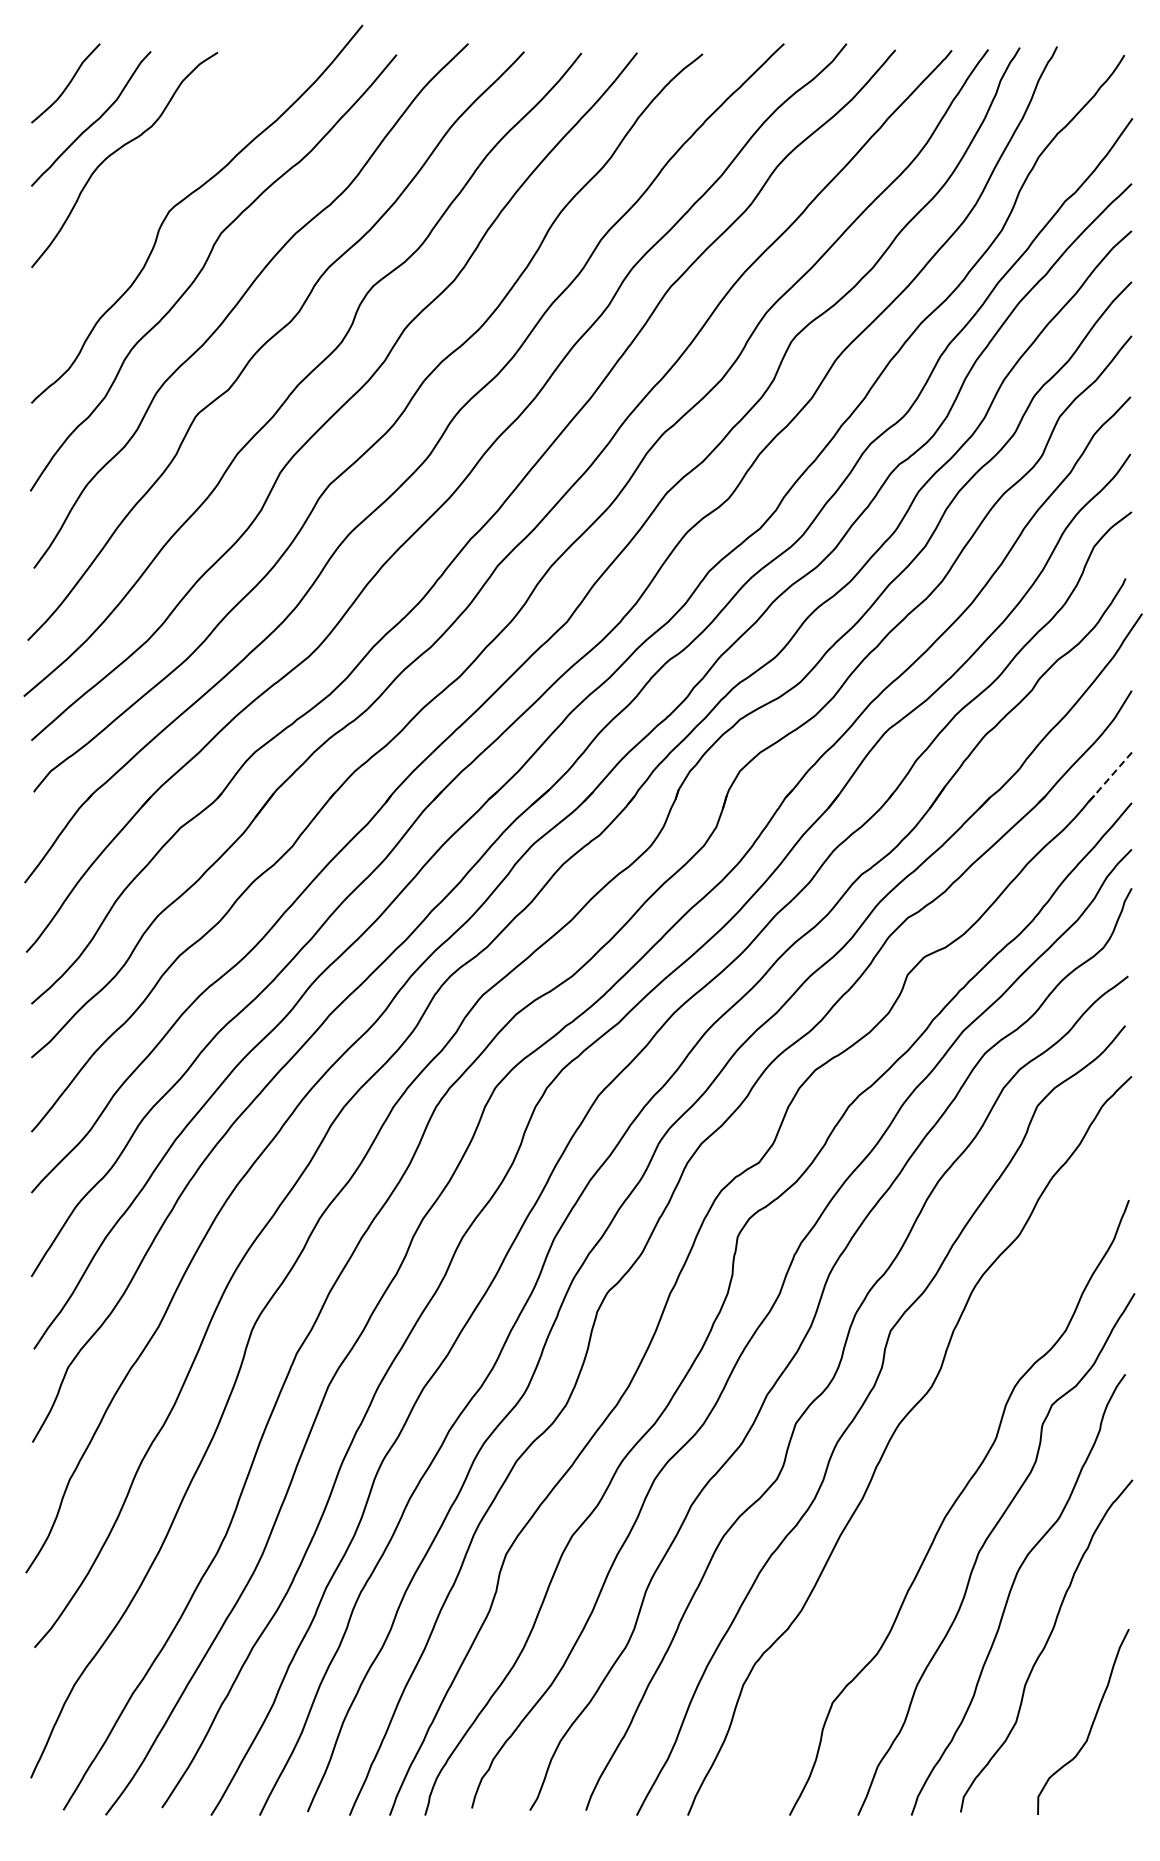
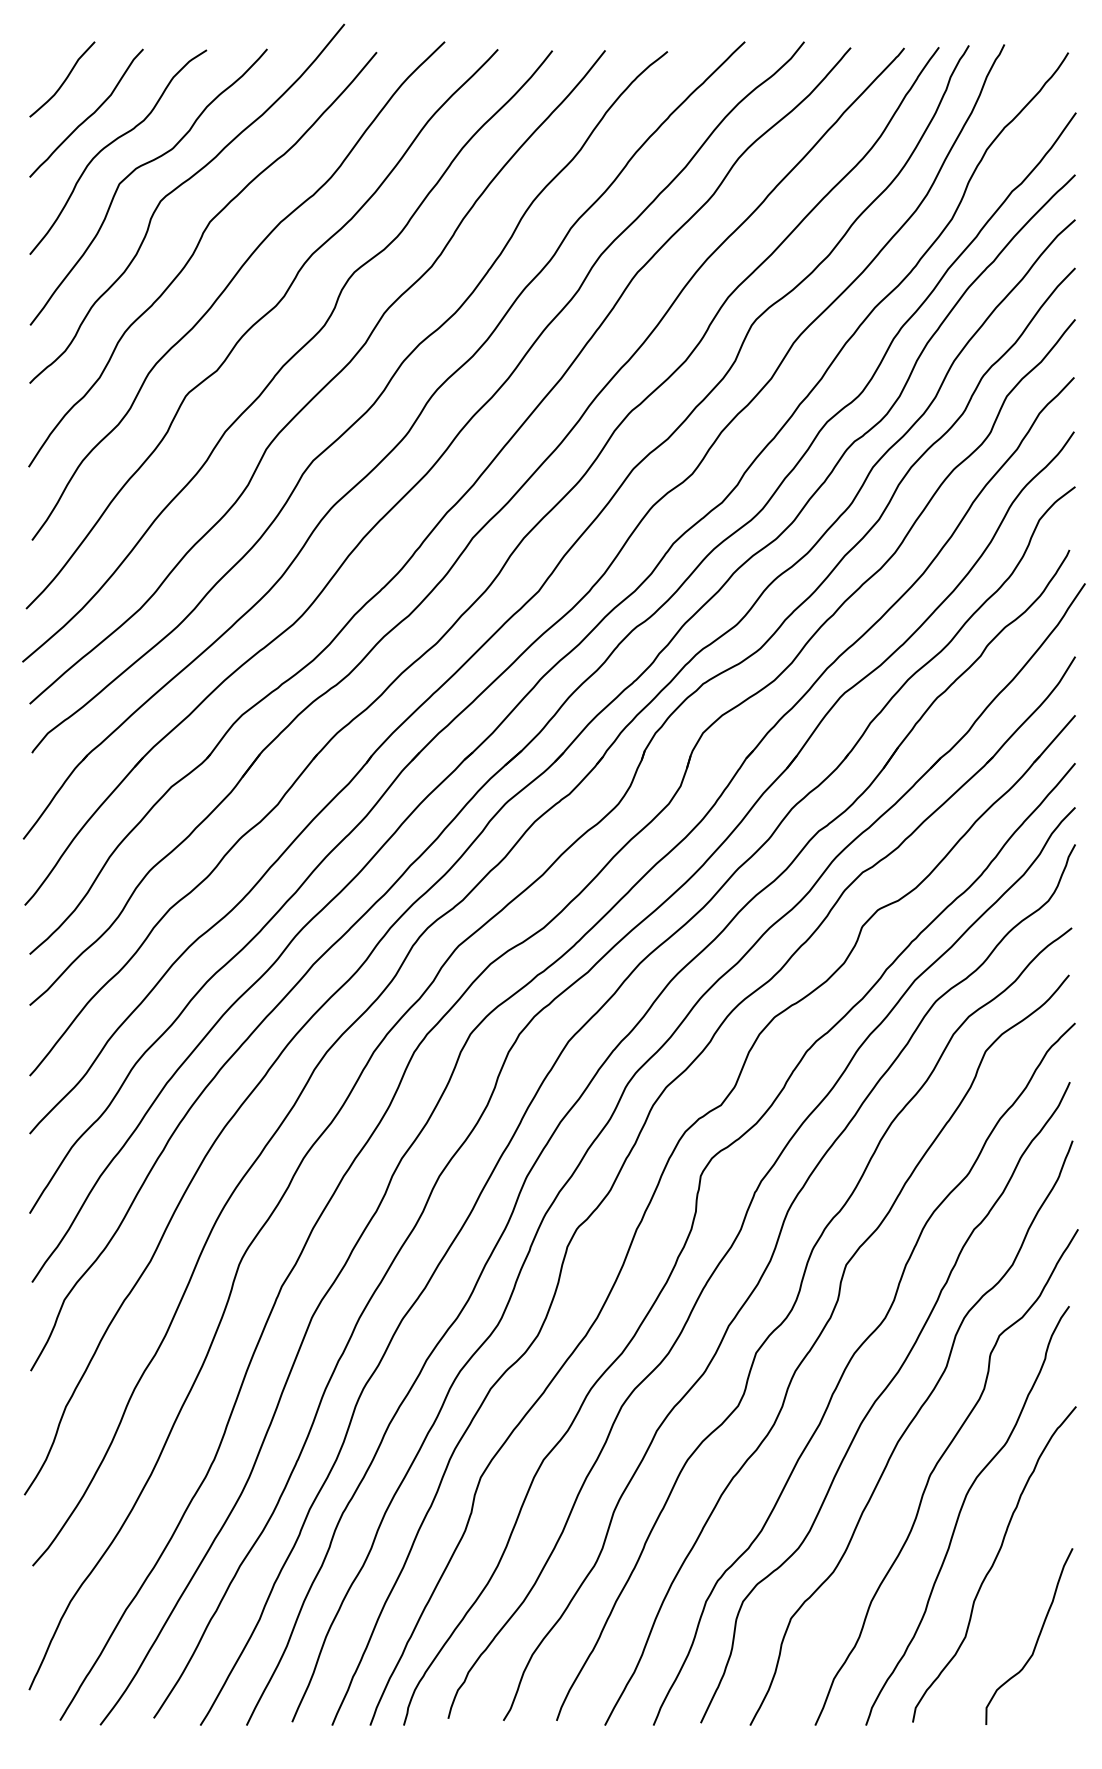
curve: (141, 180) -> (134, 171), added
line: (1108, 778) -> (1053, 740), dashed -> solid
curve: (924, 1472) -> (878, 1399), added

